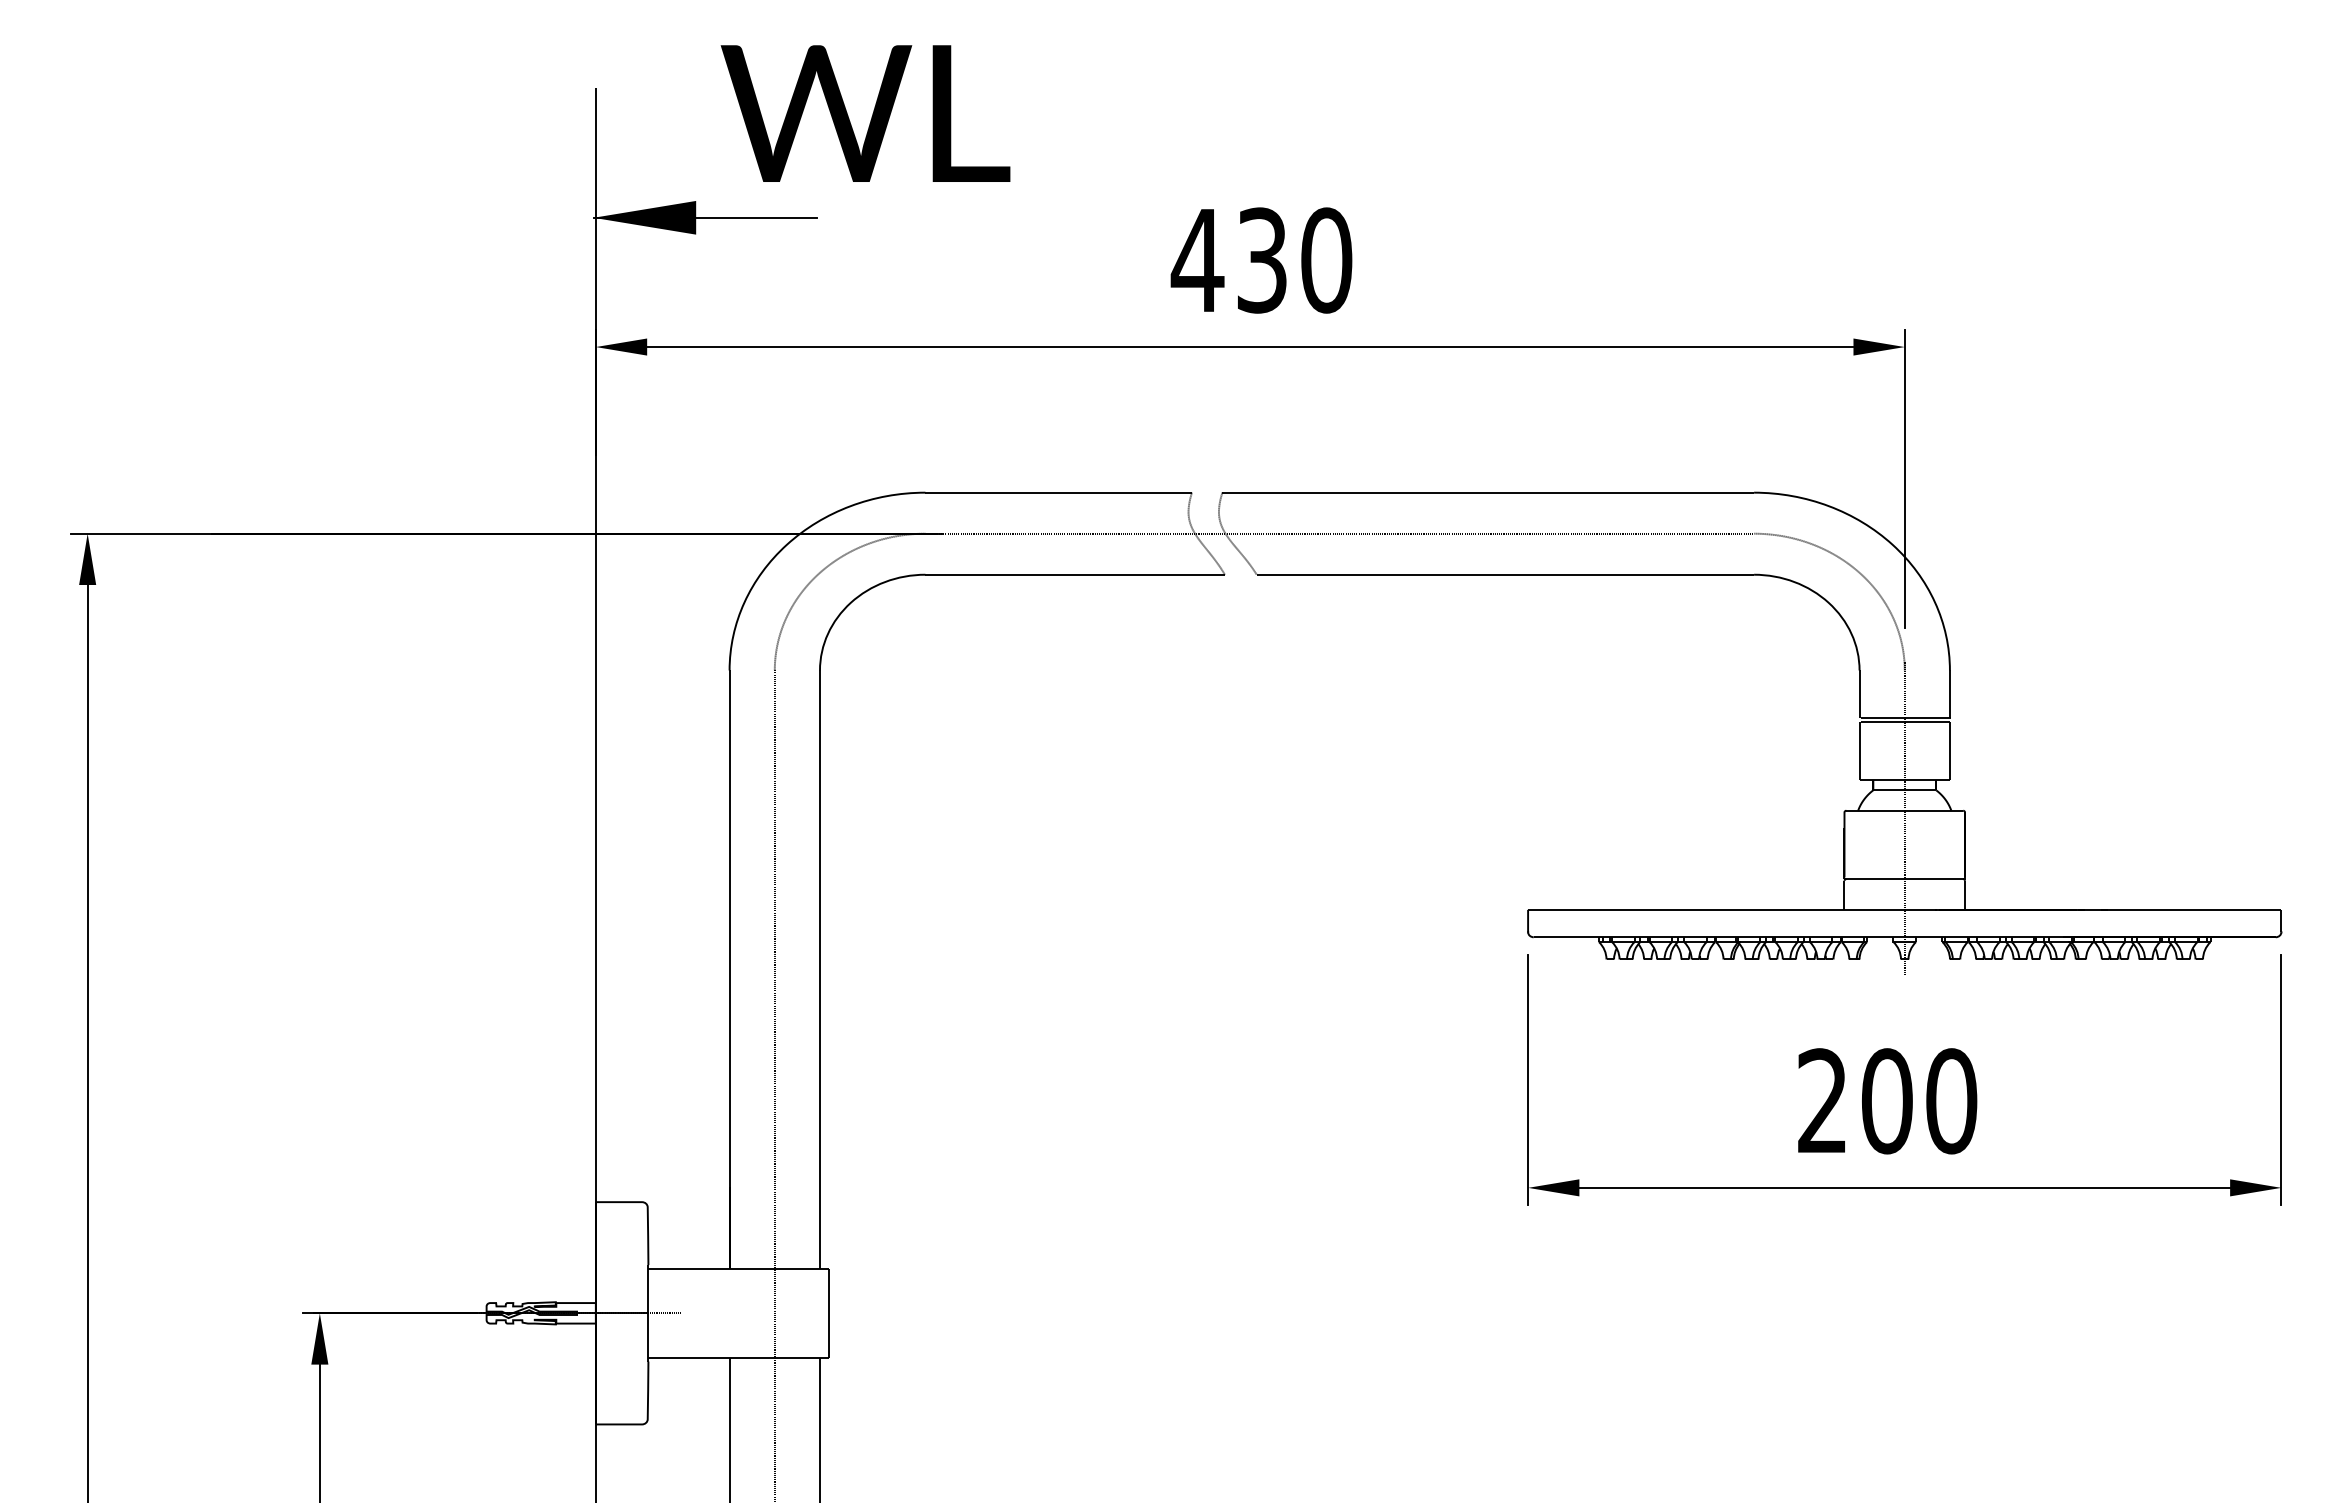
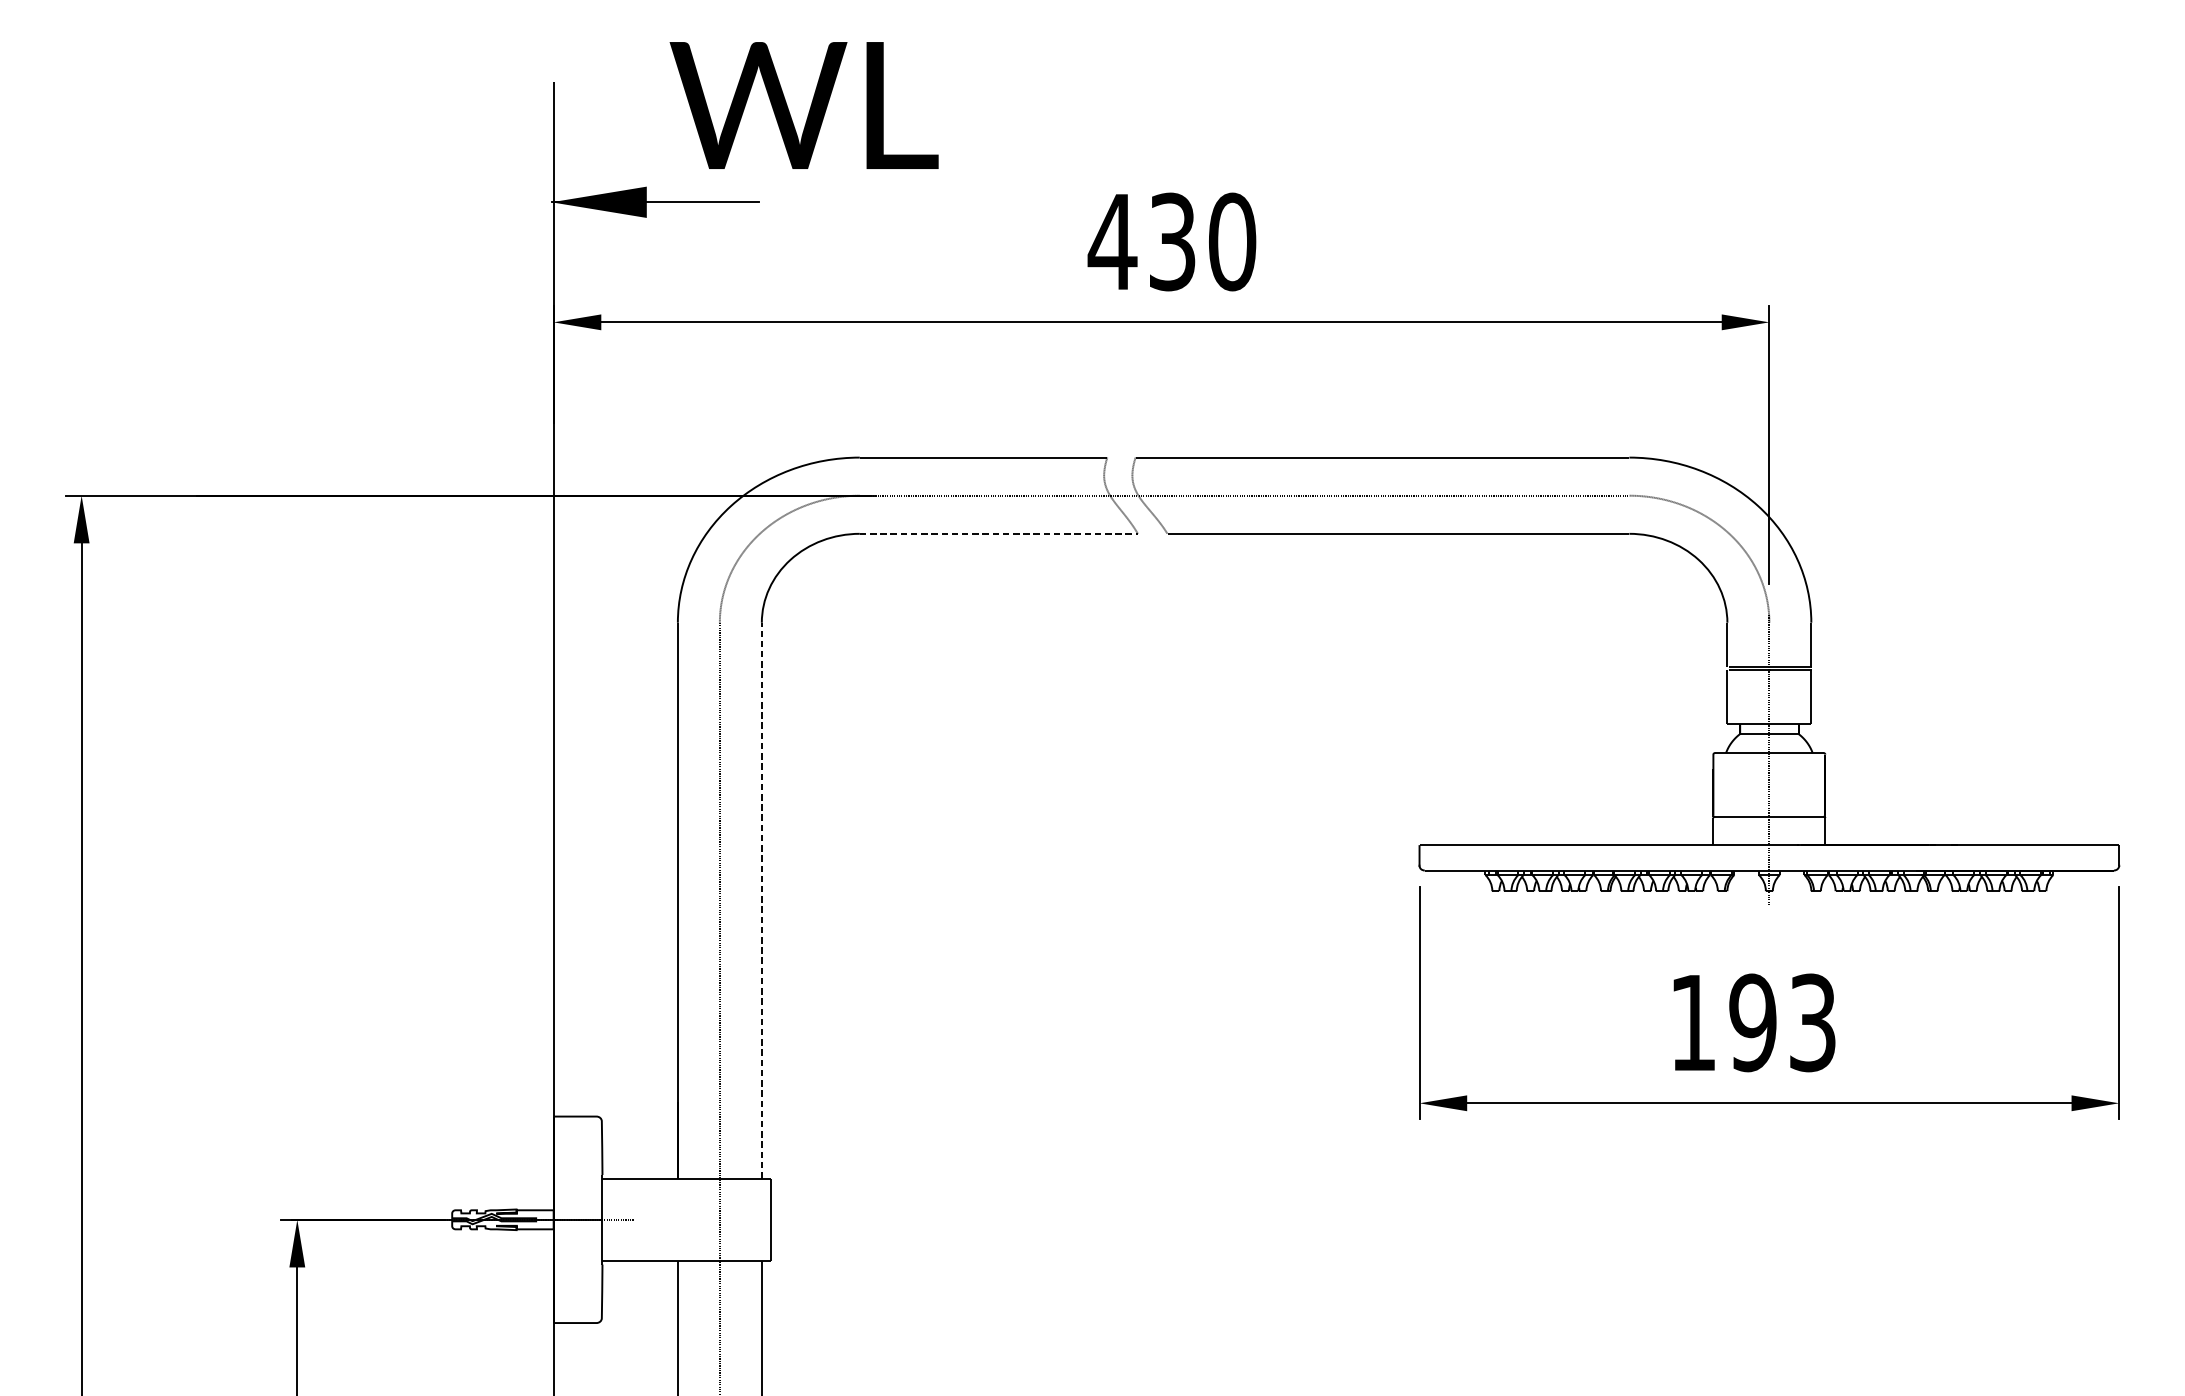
line: (1075, 574) -> (999, 533), solid -> dashed
line: (819, 969) -> (761, 900), solid -> dashed
text: (1887, 1101) -> (1753, 1023), 200 -> 193

